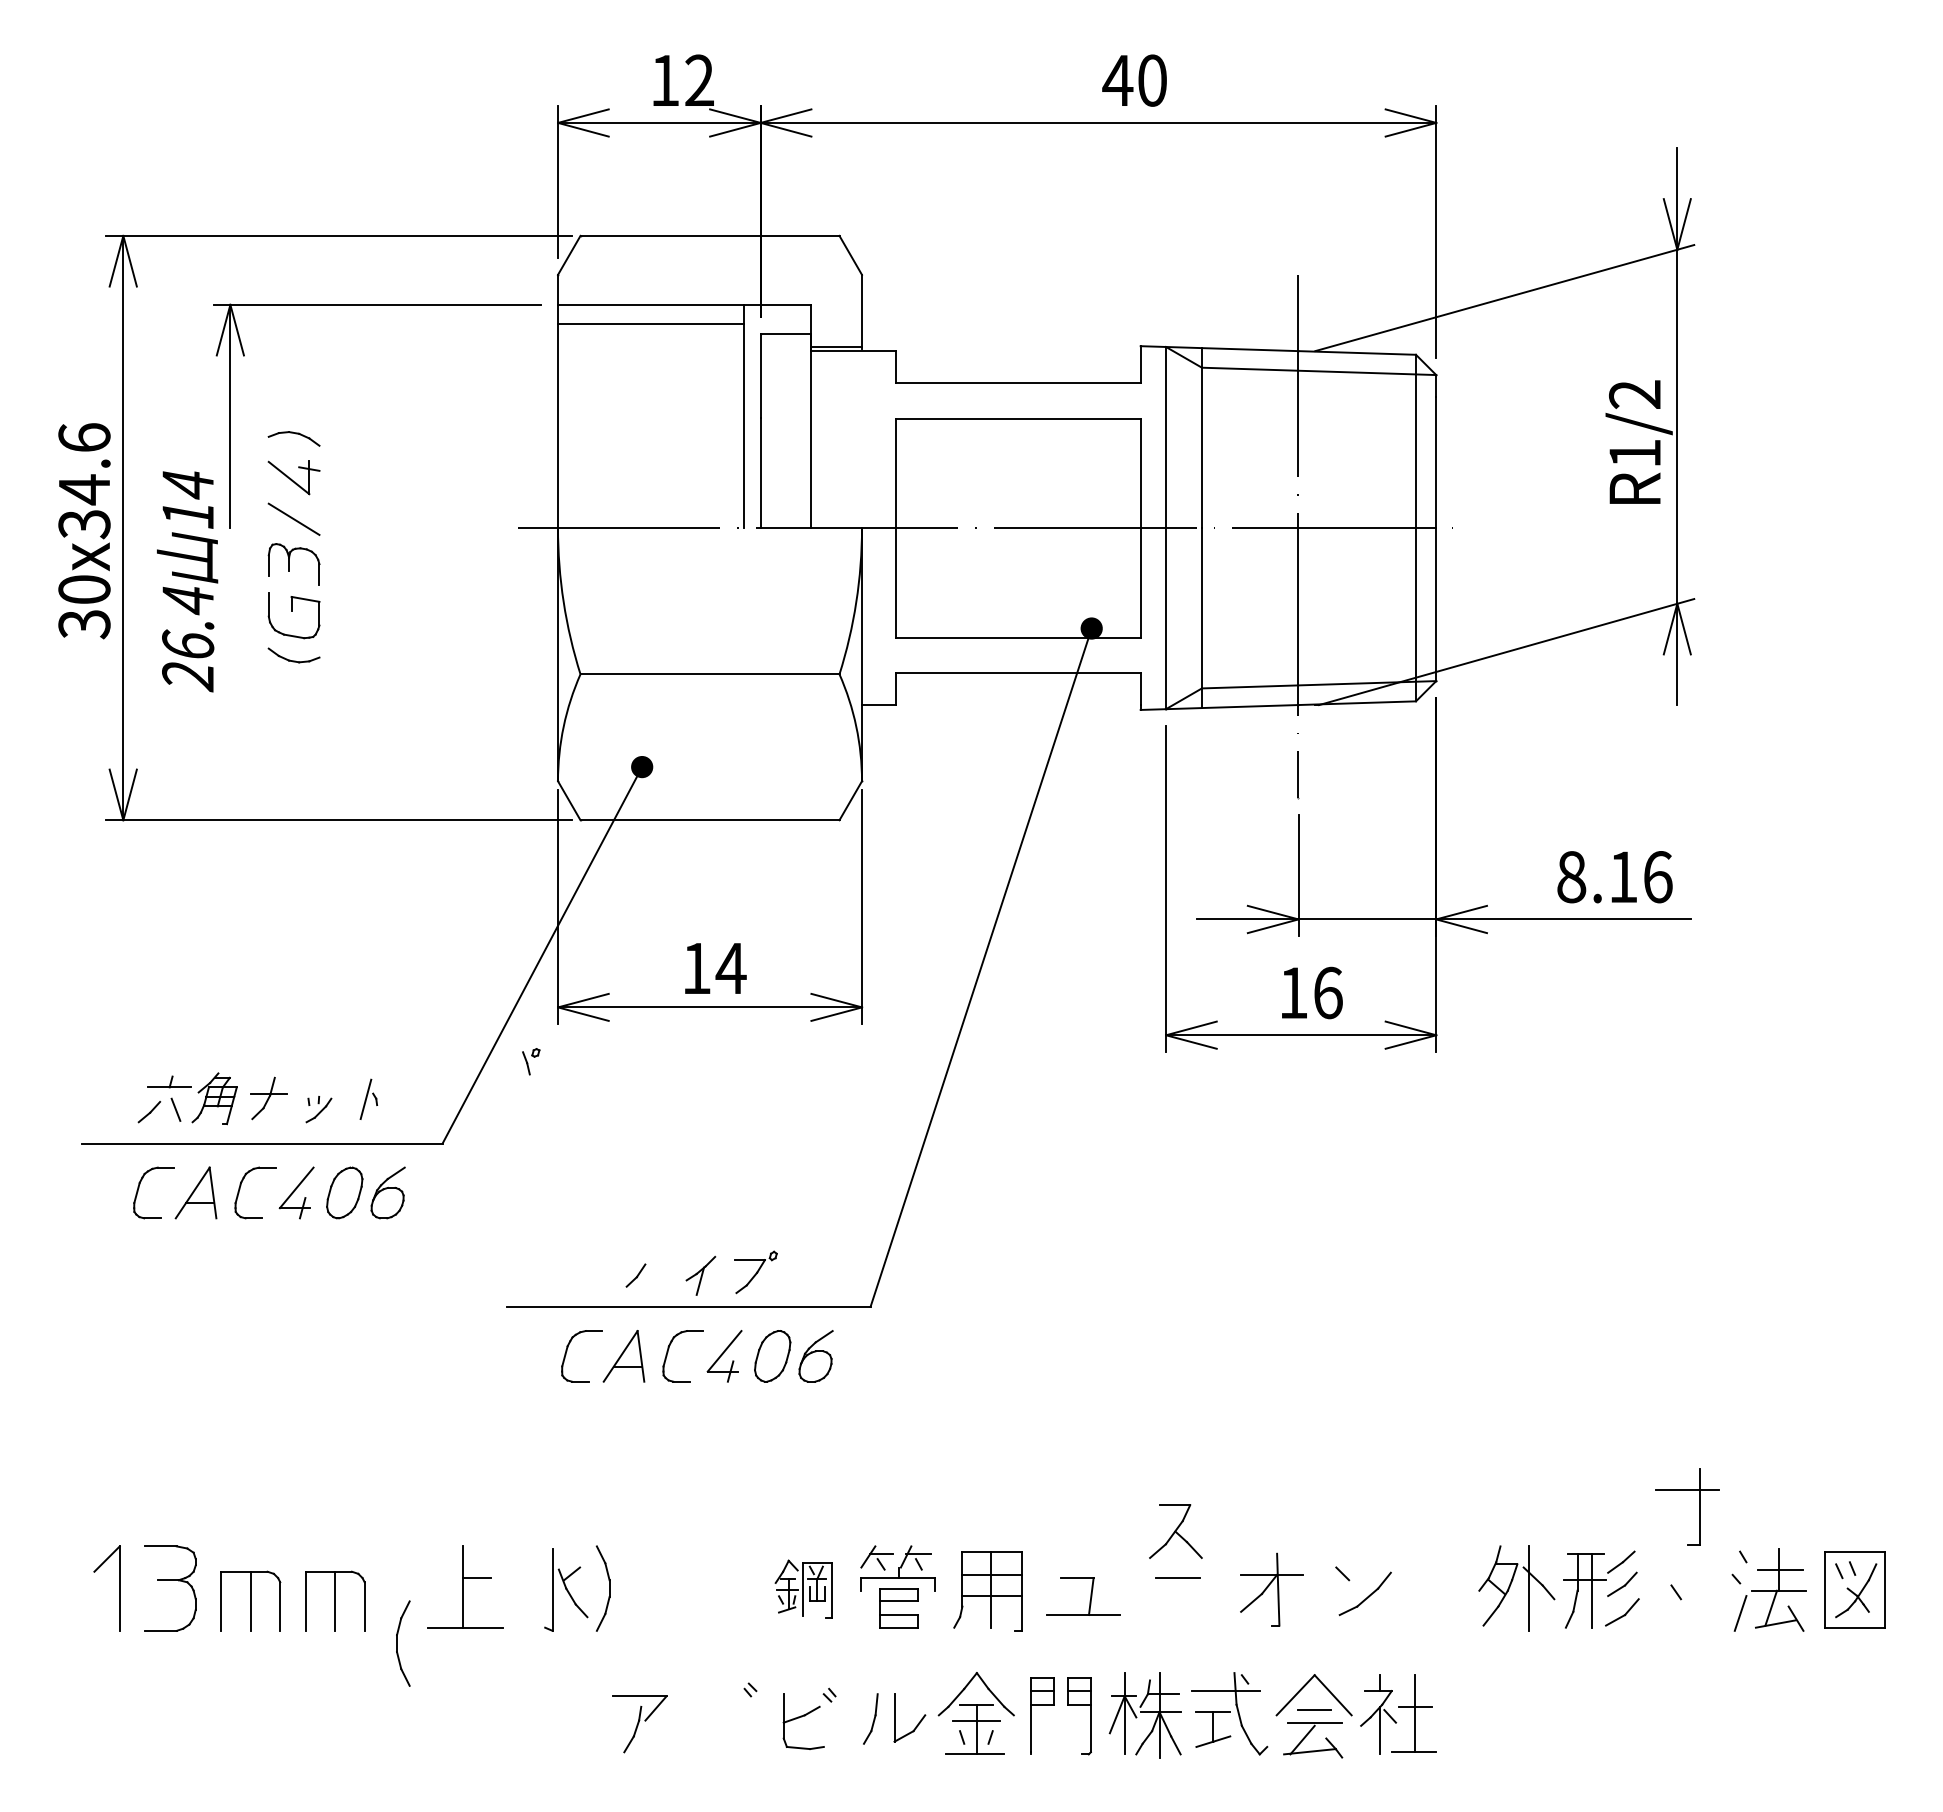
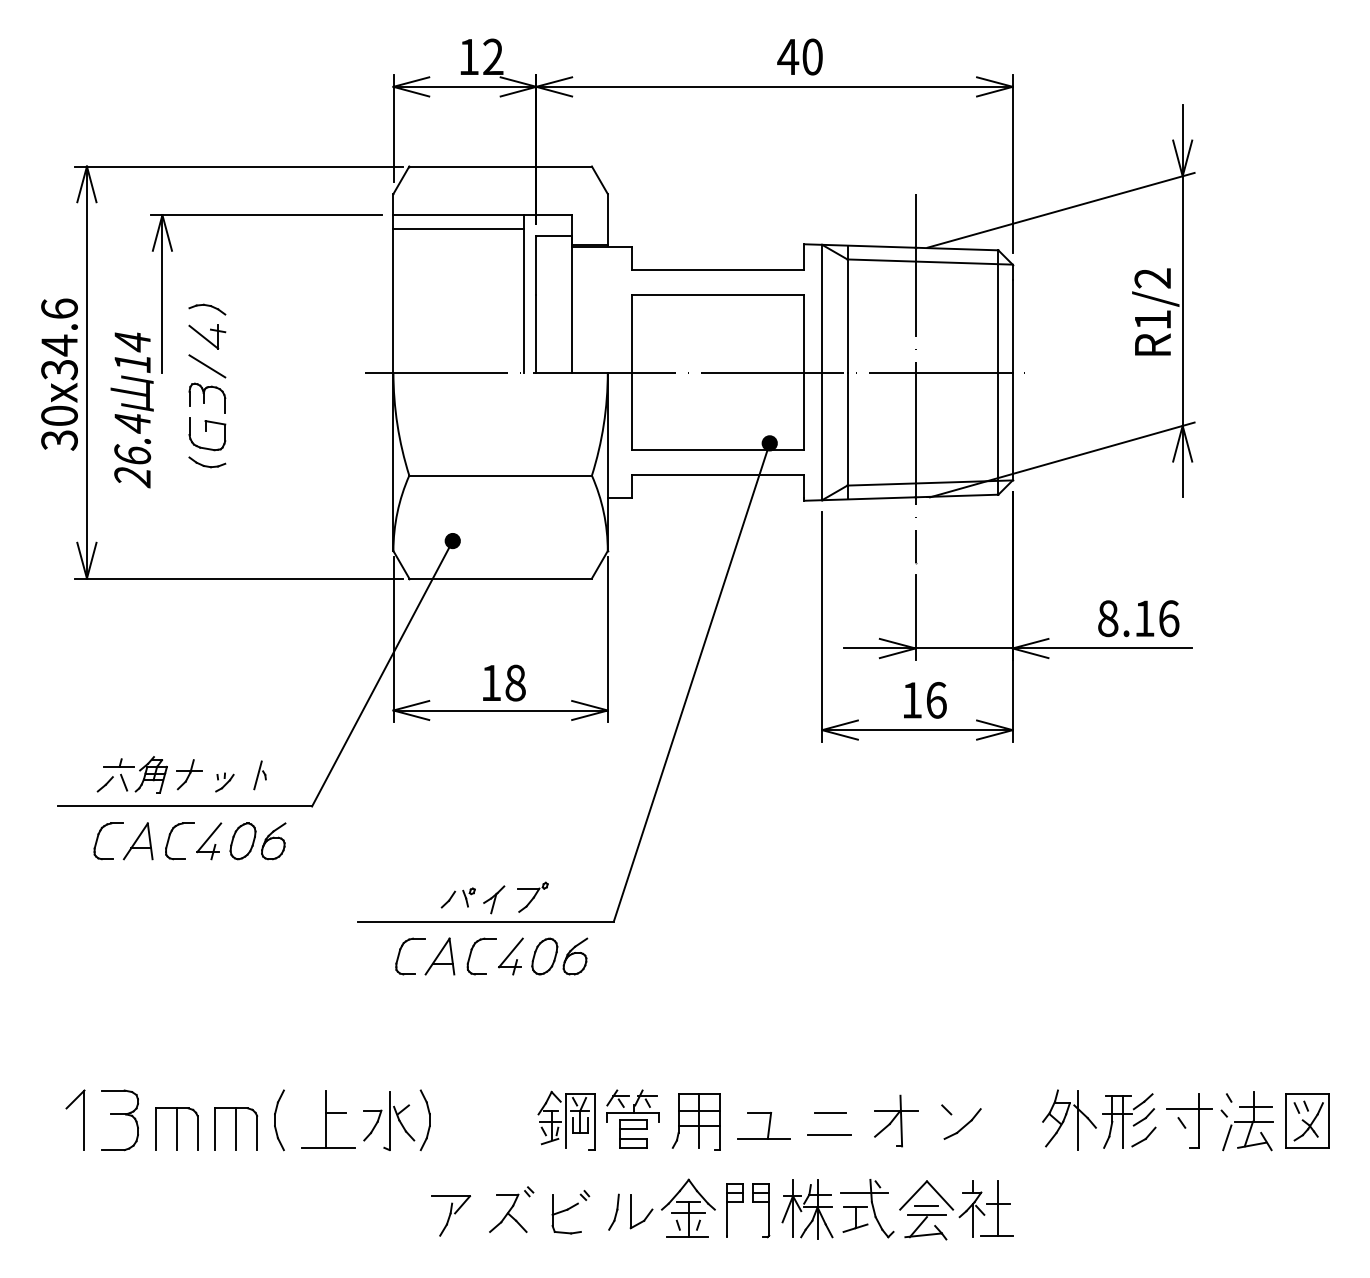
text: (730, 968) -> (515, 683), 14 -> 18
part: (531, 1061) -> (469, 897), moved
part: (1699, 1506) -> (1198, 1120), moved
part: (1175, 1531) -> (508, 1213), moved
part: (803, 1589) -> (566, 1120), size x1.43
part: (528, 1595) -> (372, 1125), added
line: (1176, 1609) -> (829, 1135), added
part: (403, 1643) -> (279, 1120), moved

